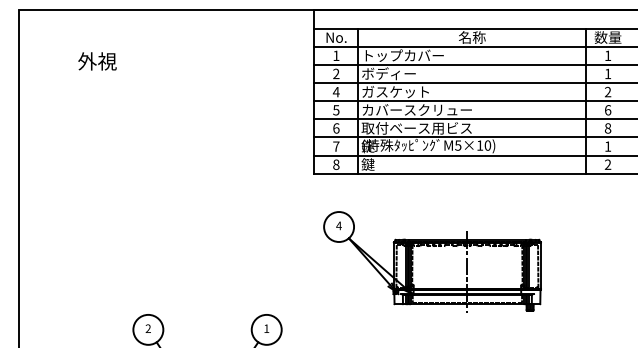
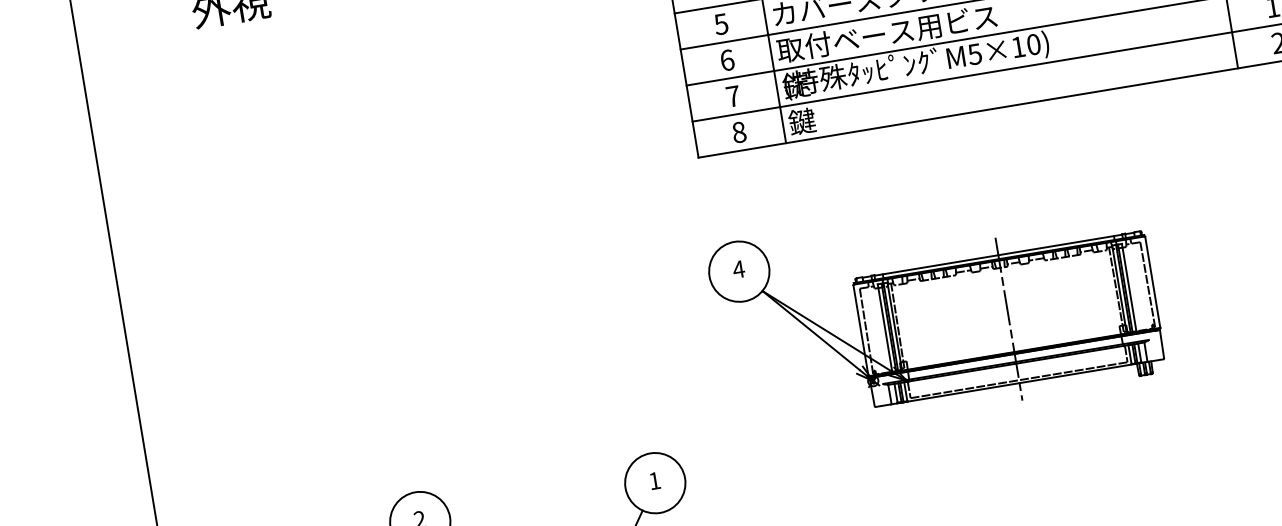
part: (432, 261) -> (936, 309), moved

